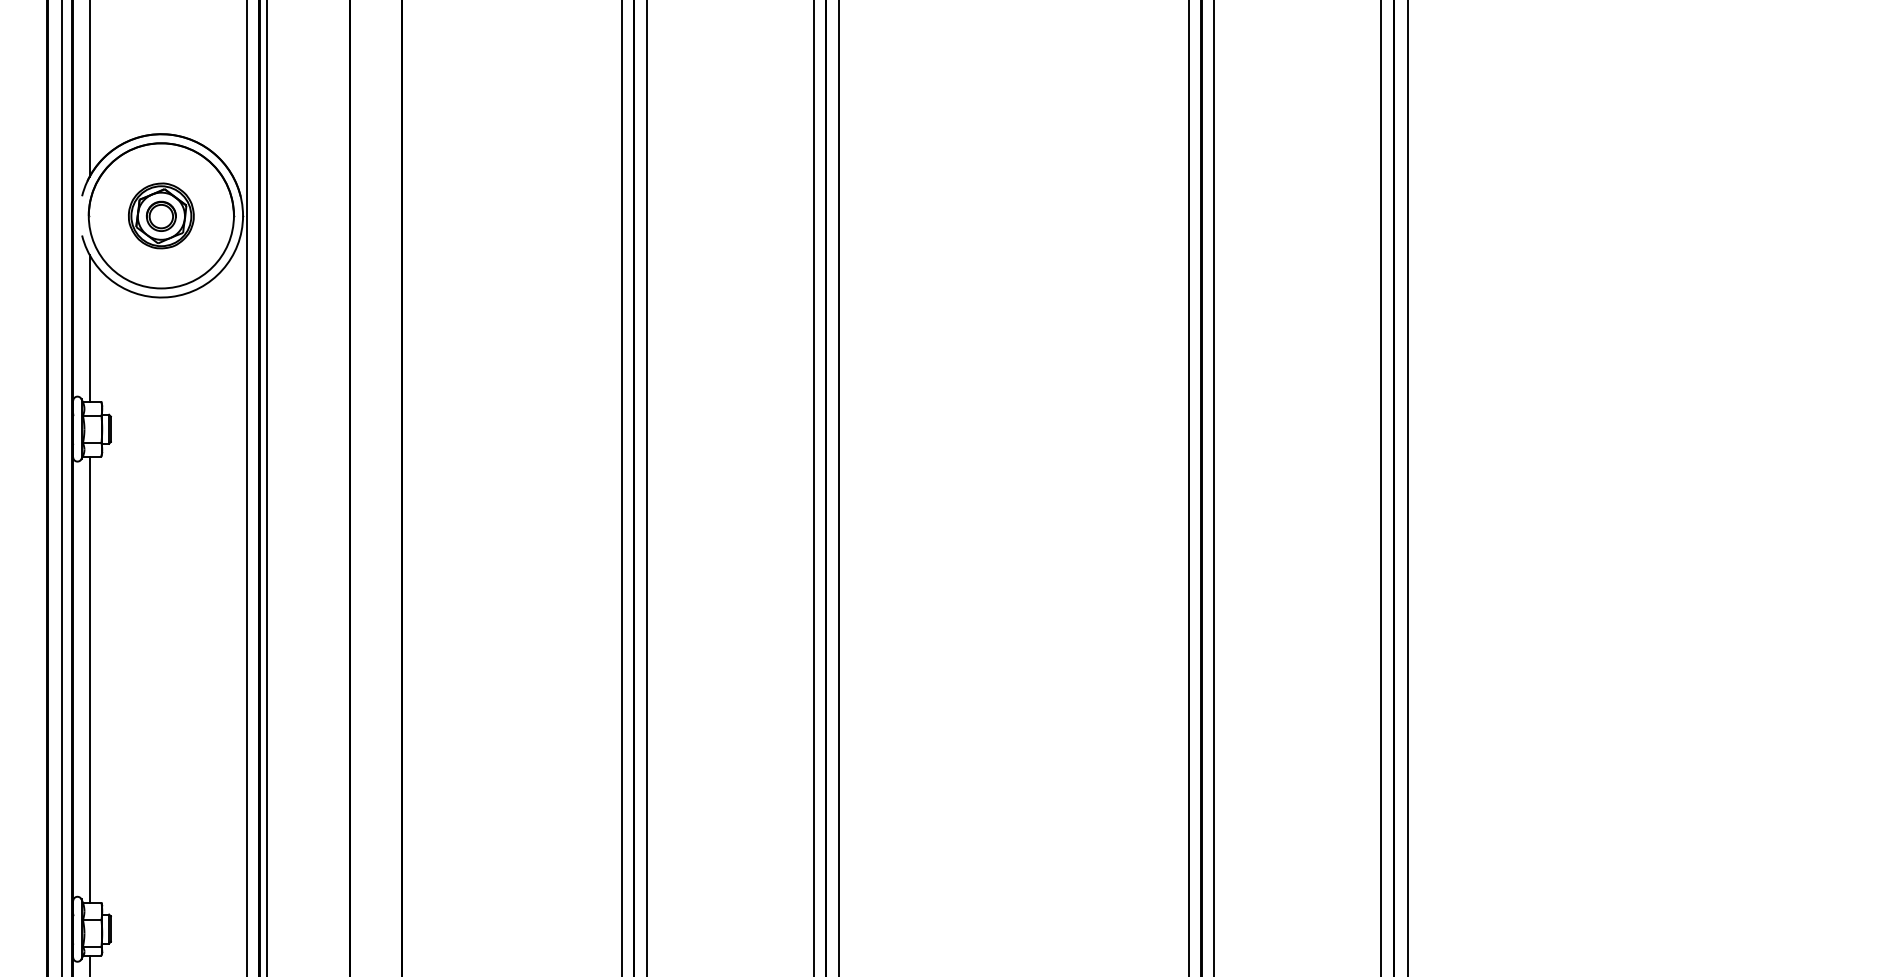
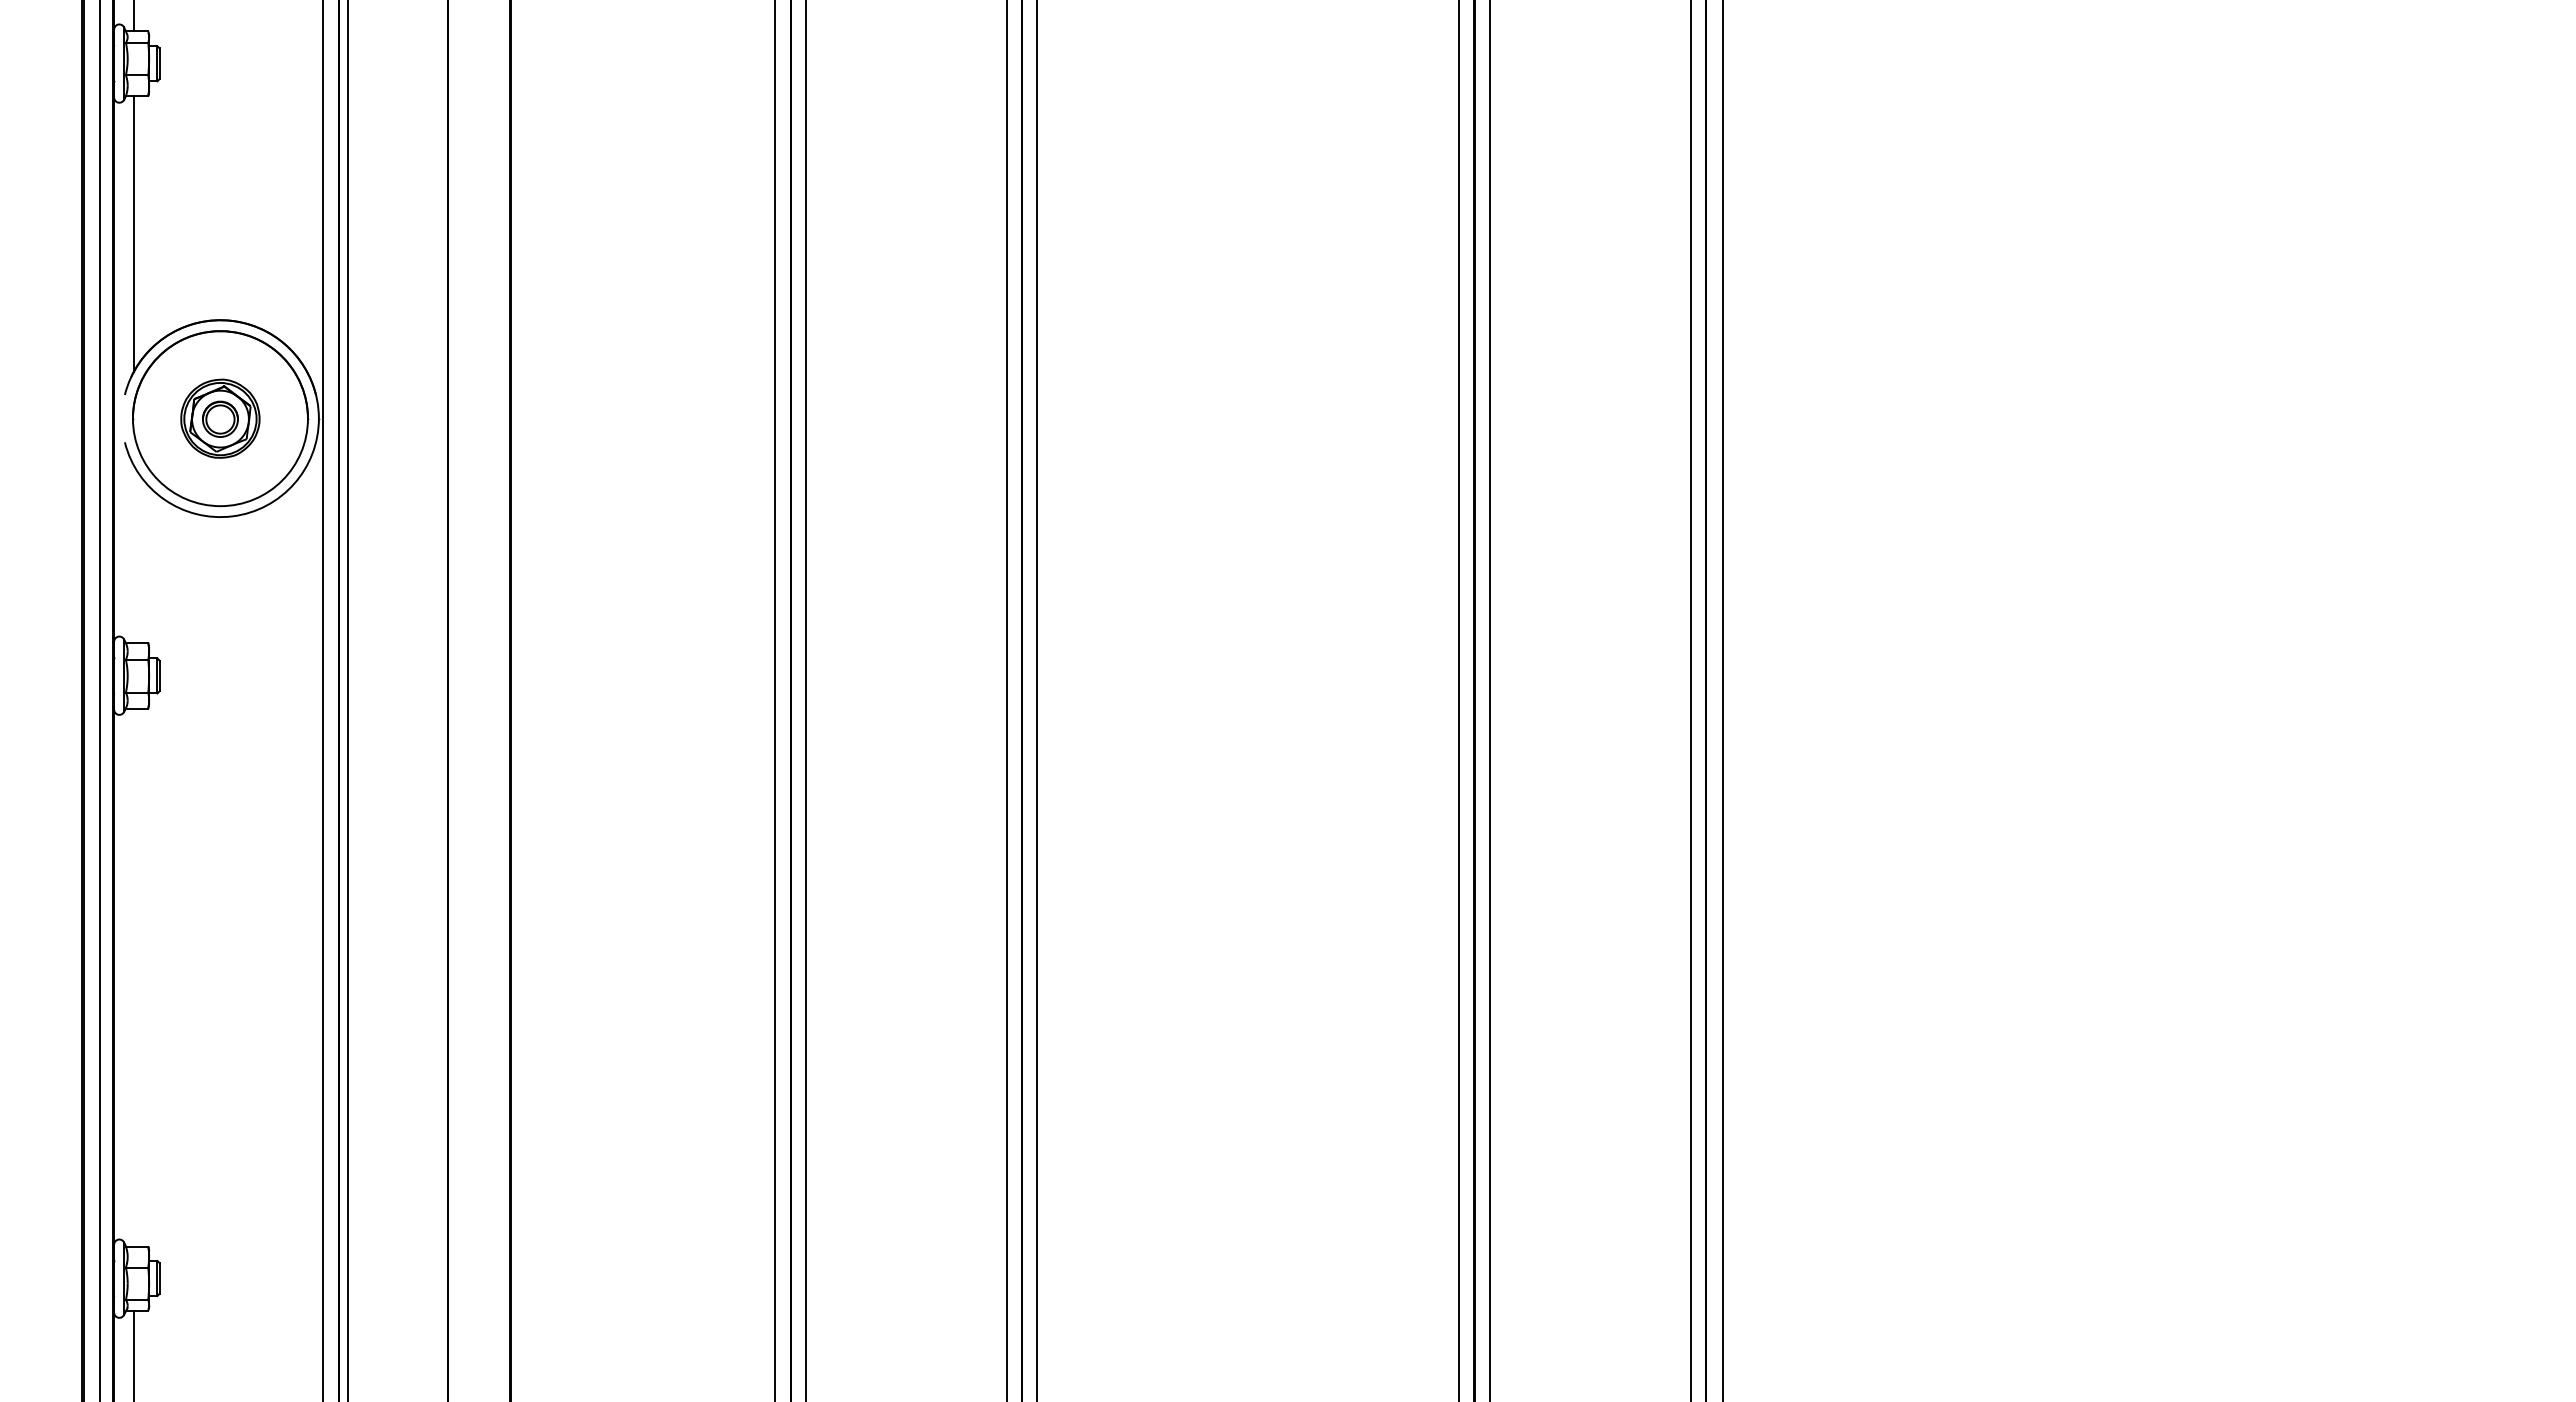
line: (89, 328) -> (133, 554), removed
line: (89, 679) -> (133, 977), removed

